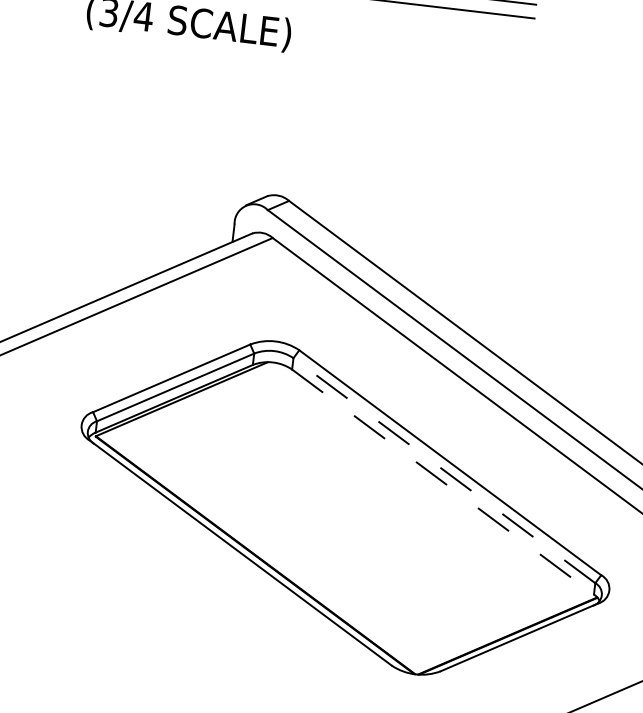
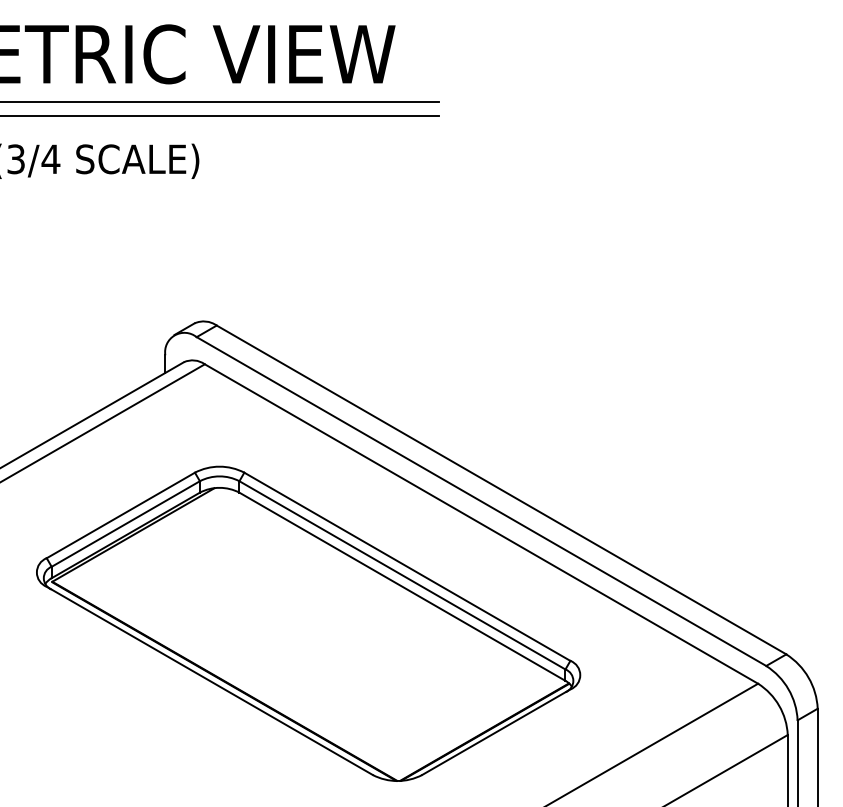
line: (444, 470) -> (402, 575), dashed -> solid
line: (443, 482) -> (402, 587), dashed -> solid

